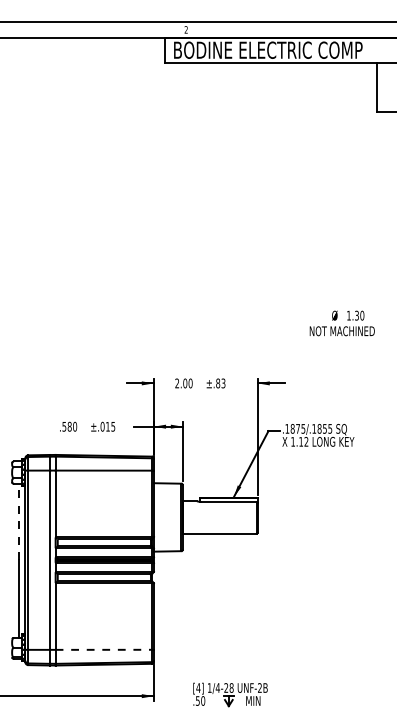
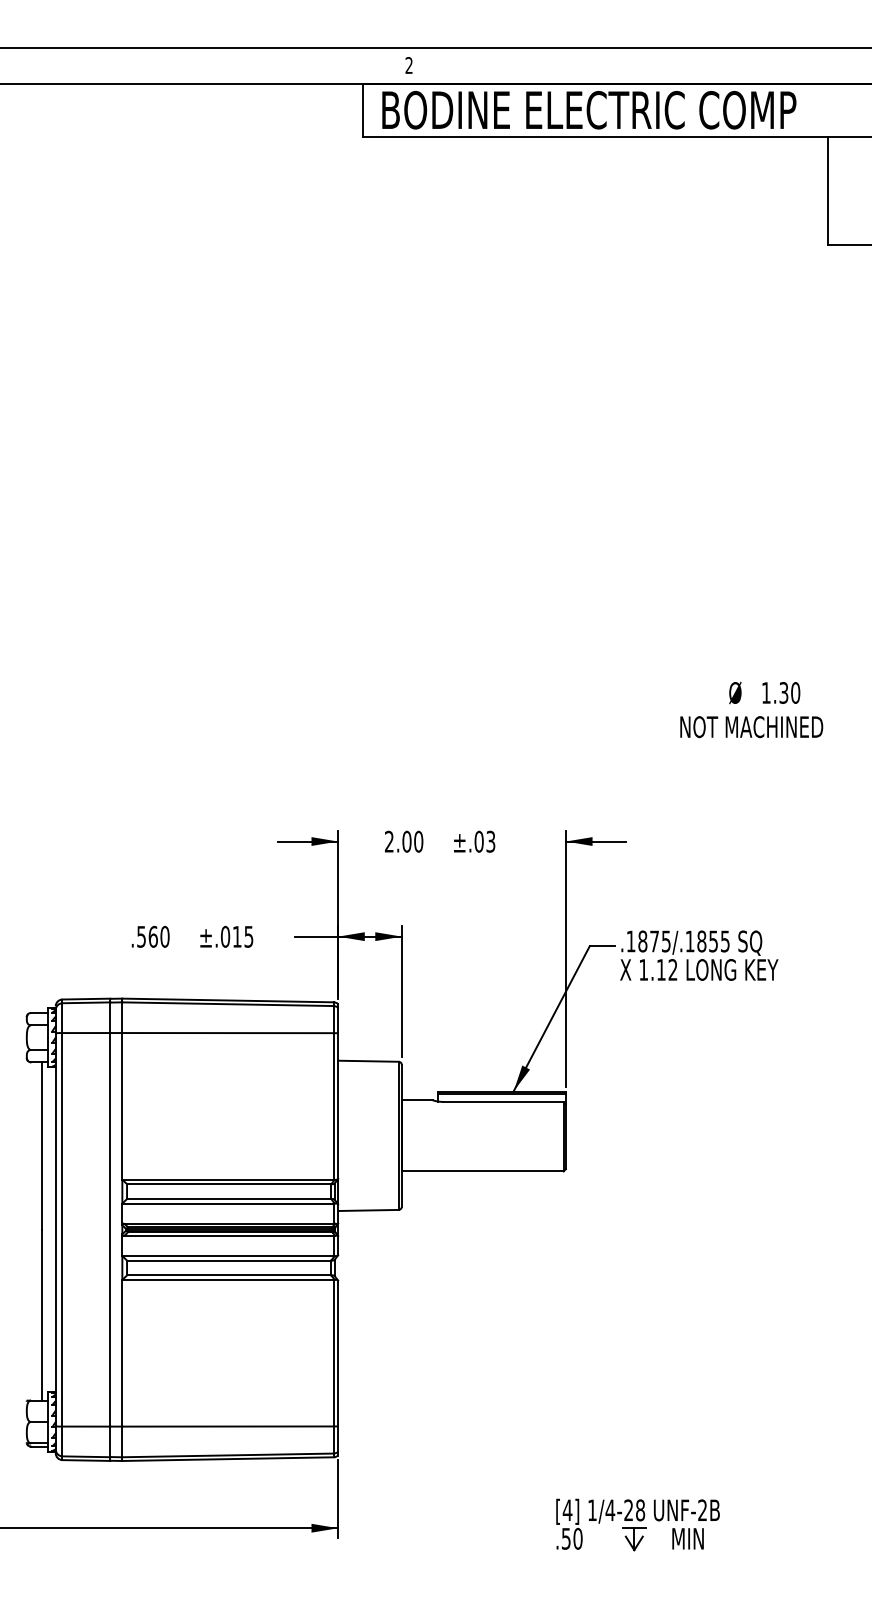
text: (218, 383) -> (479, 841), ±.83 -> ±.03
text: (69, 426) -> (152, 936), .580 -> .560
line: (19, 521) -> (43, 1144), dashed -> solid
line: (104, 649) -> (229, 1425), dashed -> solid
part: (230, 694) -> (637, 1524), moved

